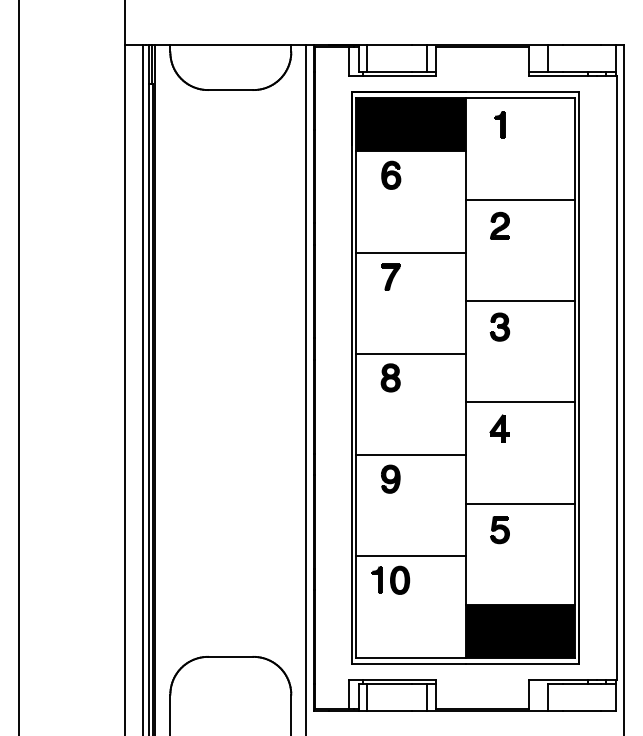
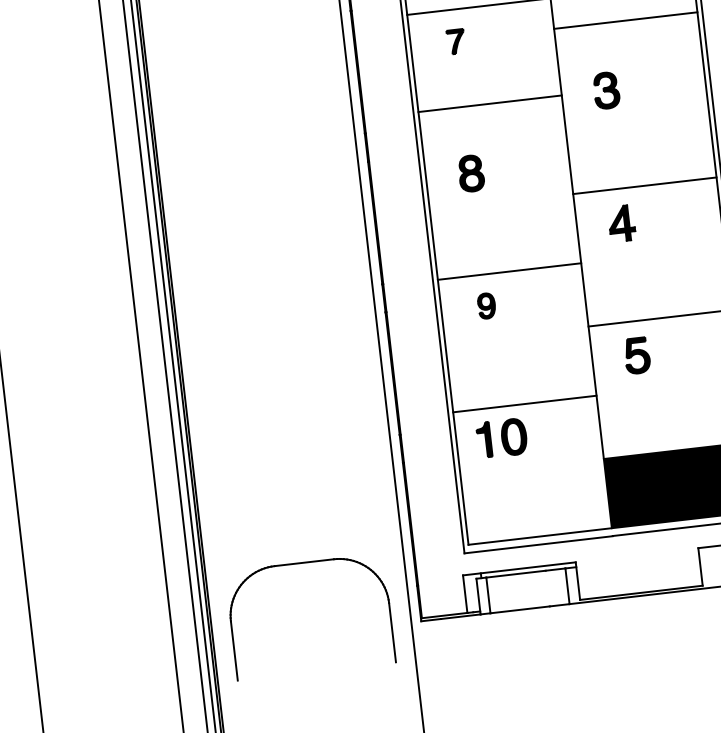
part: (390, 276) -> (455, 40), size x0.7
line: (520, 301) -> (625, 21), moved
line: (410, 353) -> (489, 103), moved
part: (390, 478) -> (486, 305), size x0.7

